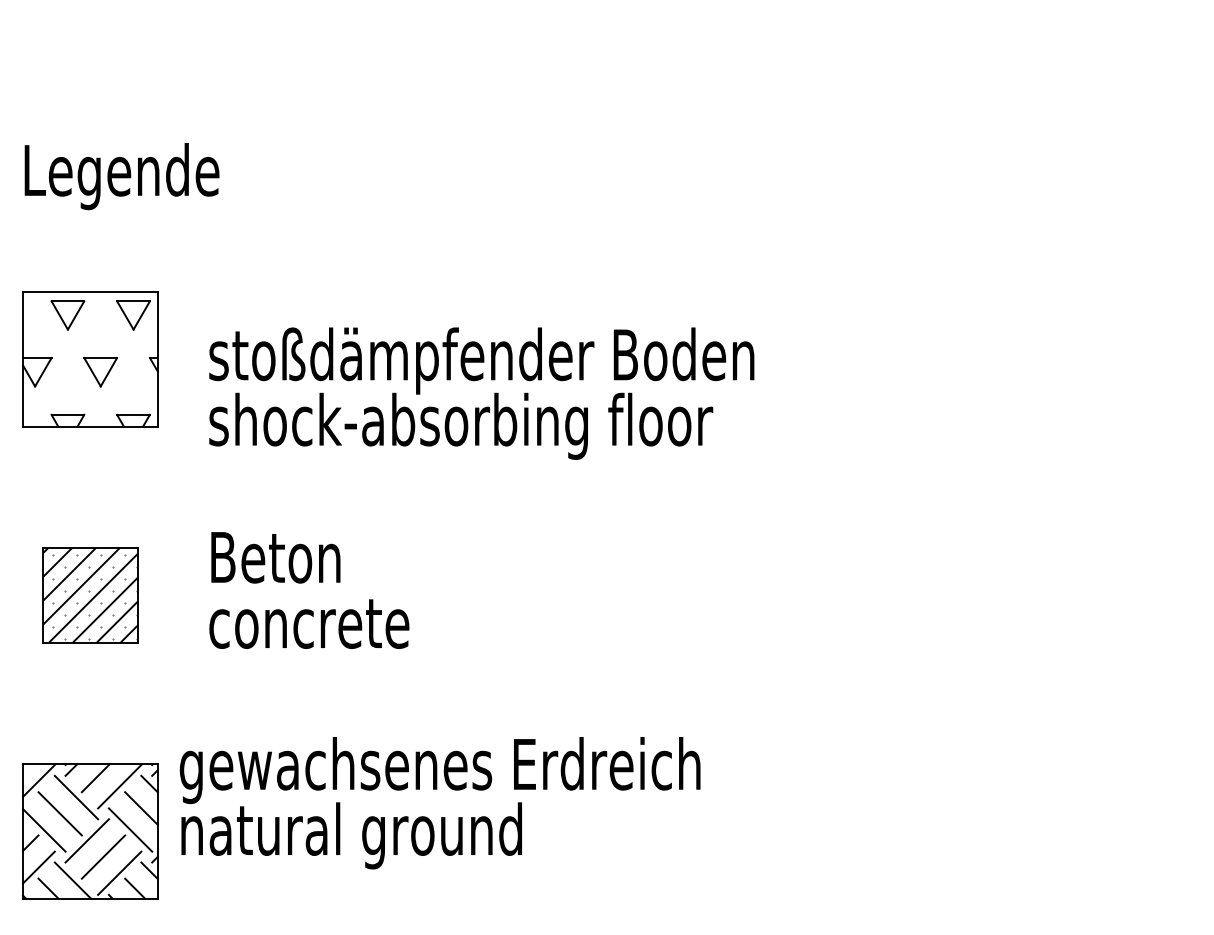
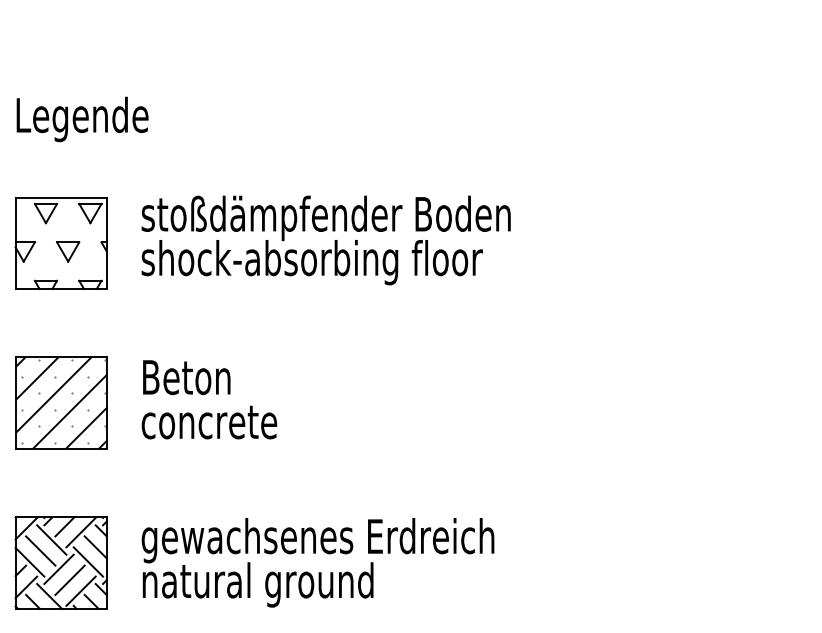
text: (480, 393) -> (325, 240), moved
part: (90, 594) -> (61, 402), size x1.43
text: (439, 802) -> (317, 562), moved

